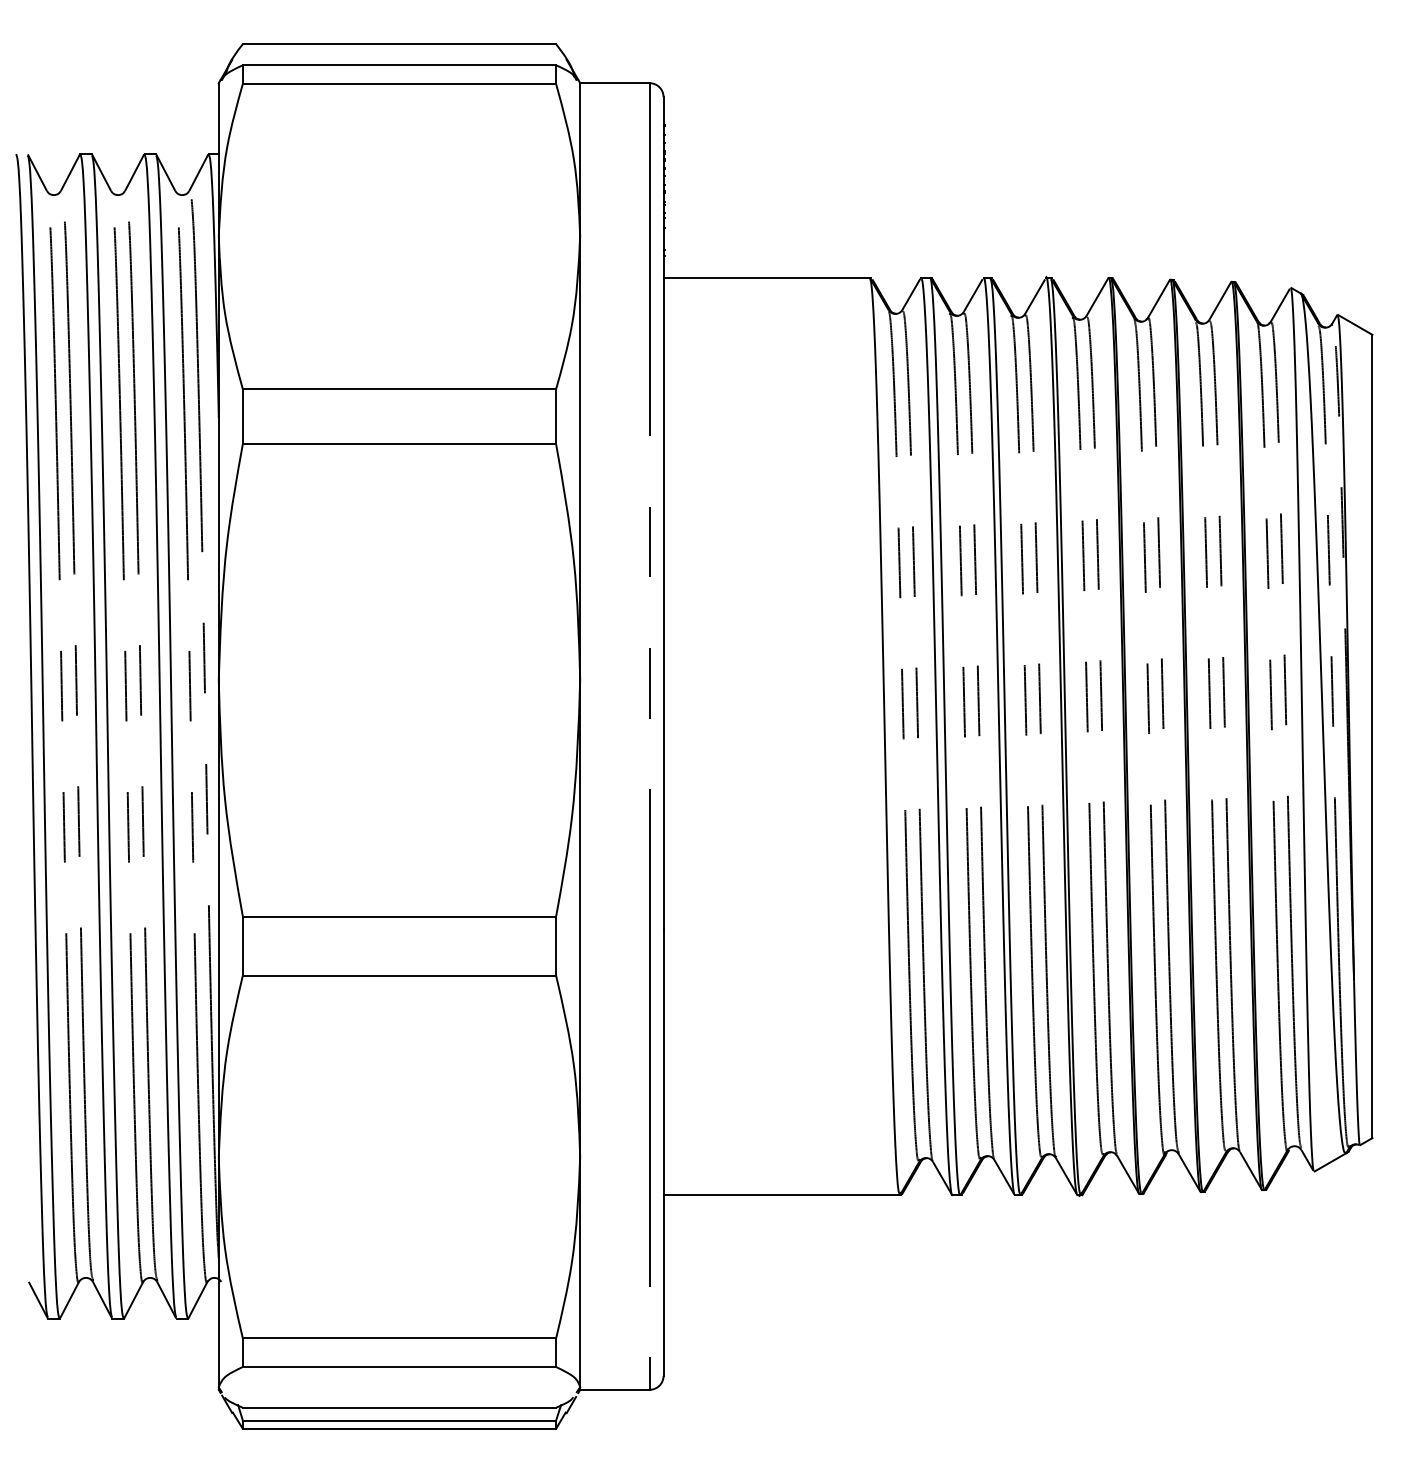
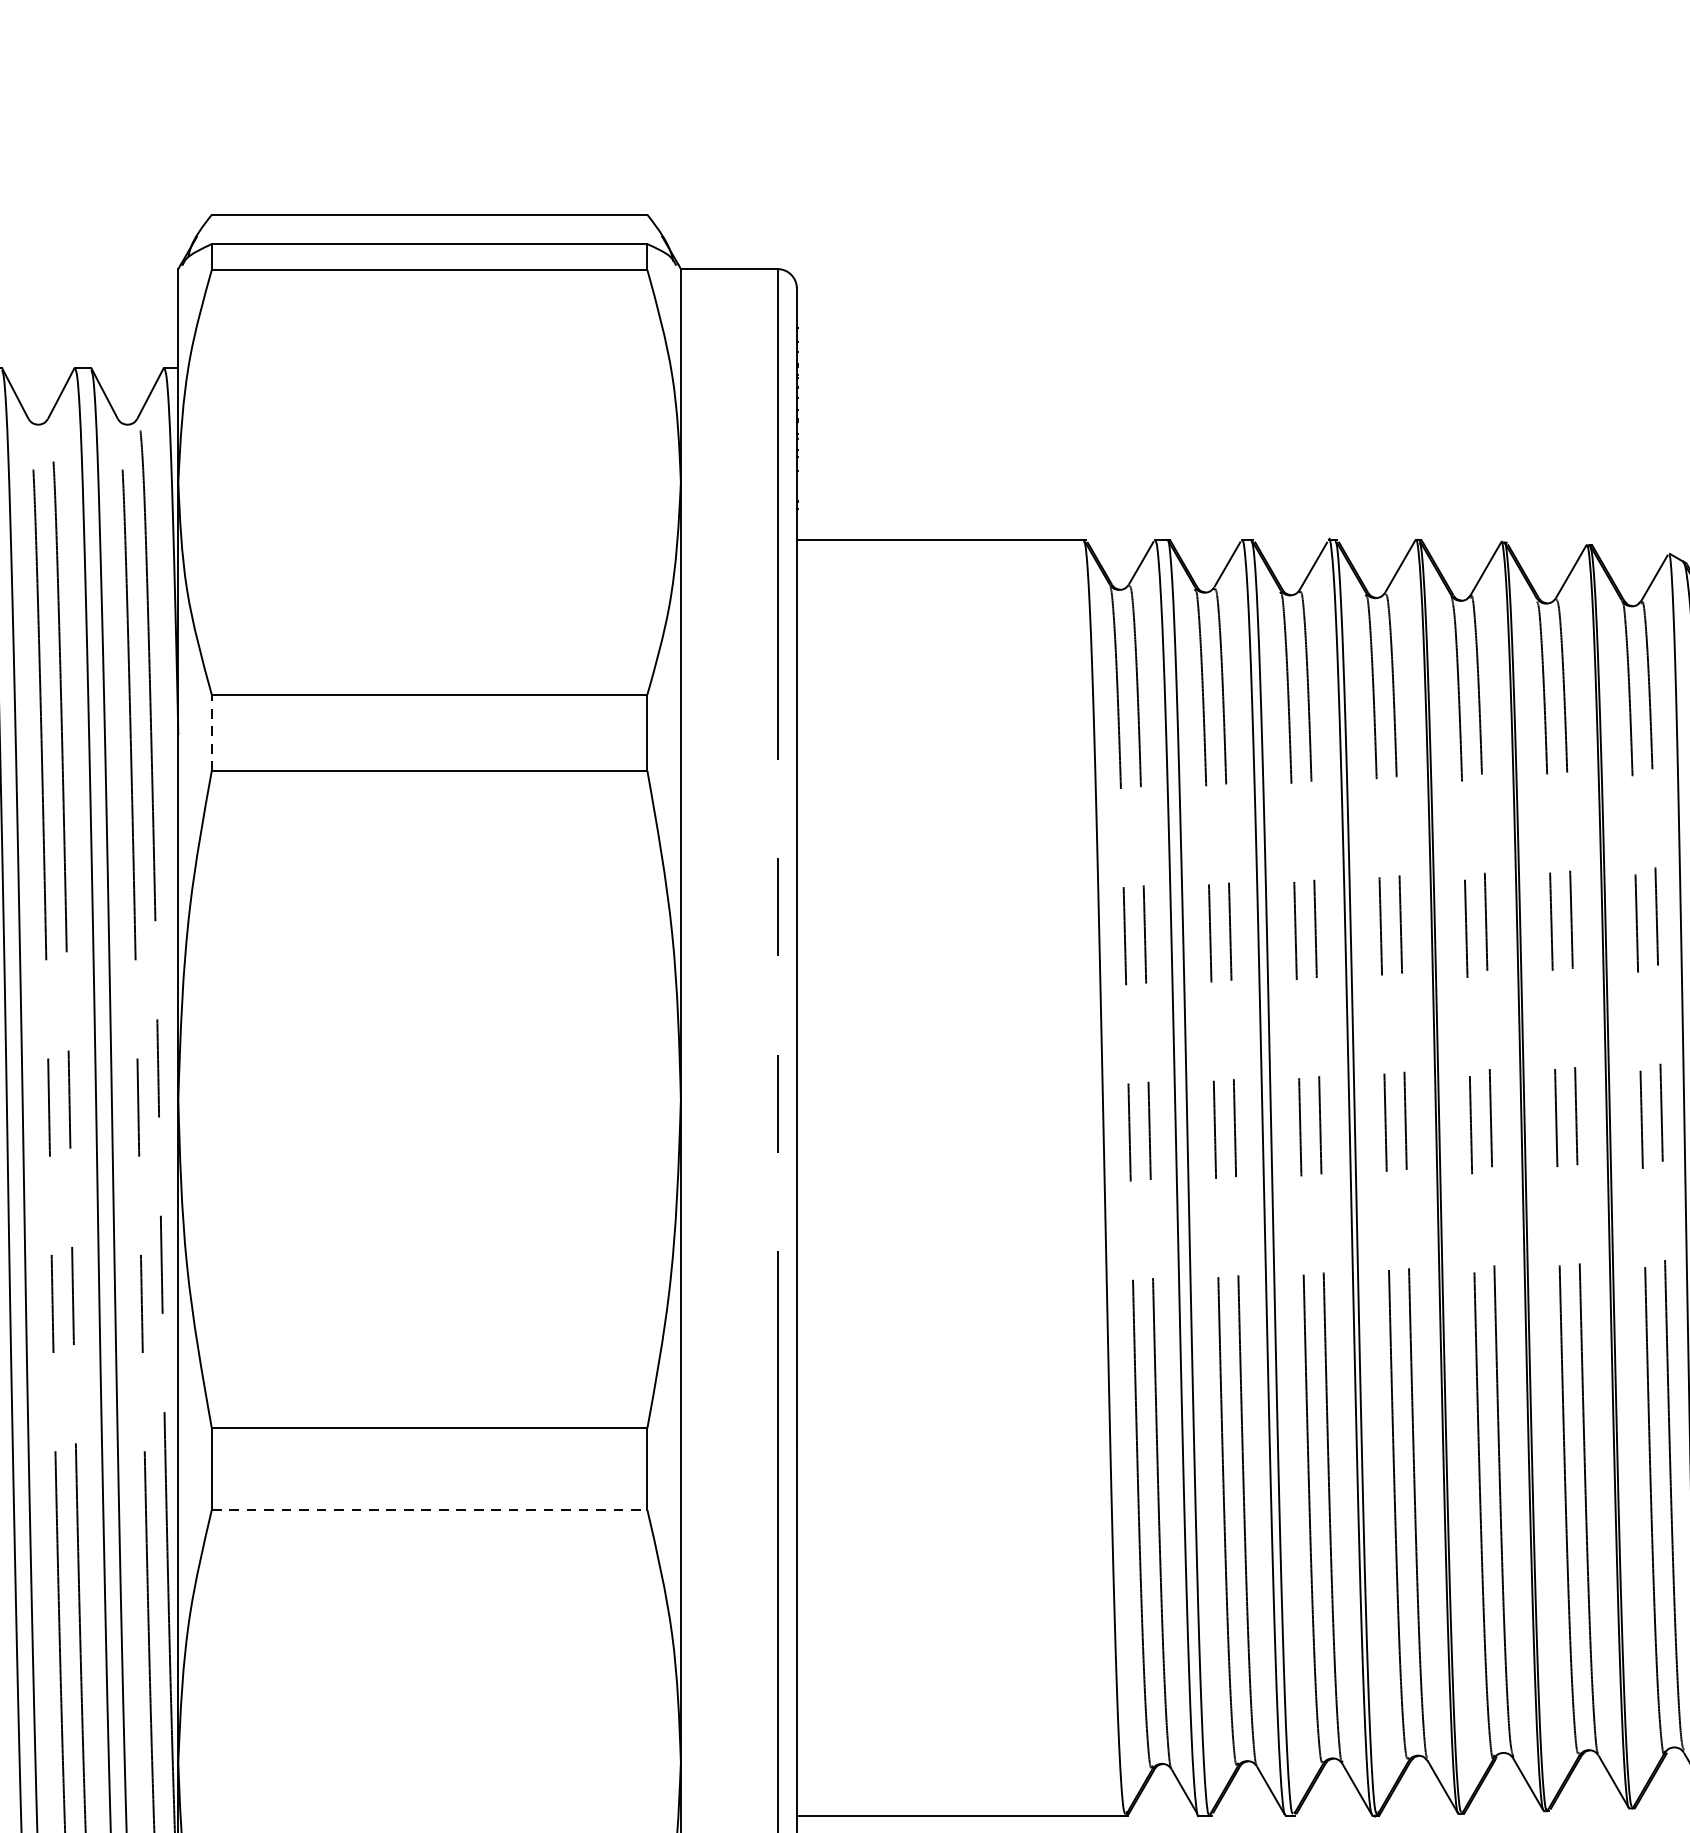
line: (242, 416) -> (211, 732), solid -> dashed
line: (399, 975) -> (429, 1509), solid -> dashed

